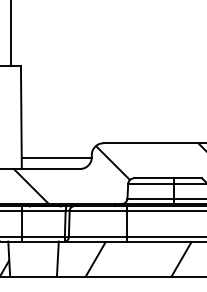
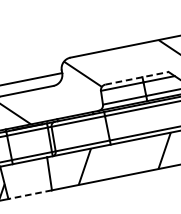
line: (168, 178) -> (137, 78), solid -> dashed
line: (33, 276) -> (30, 194), solid -> dashed

